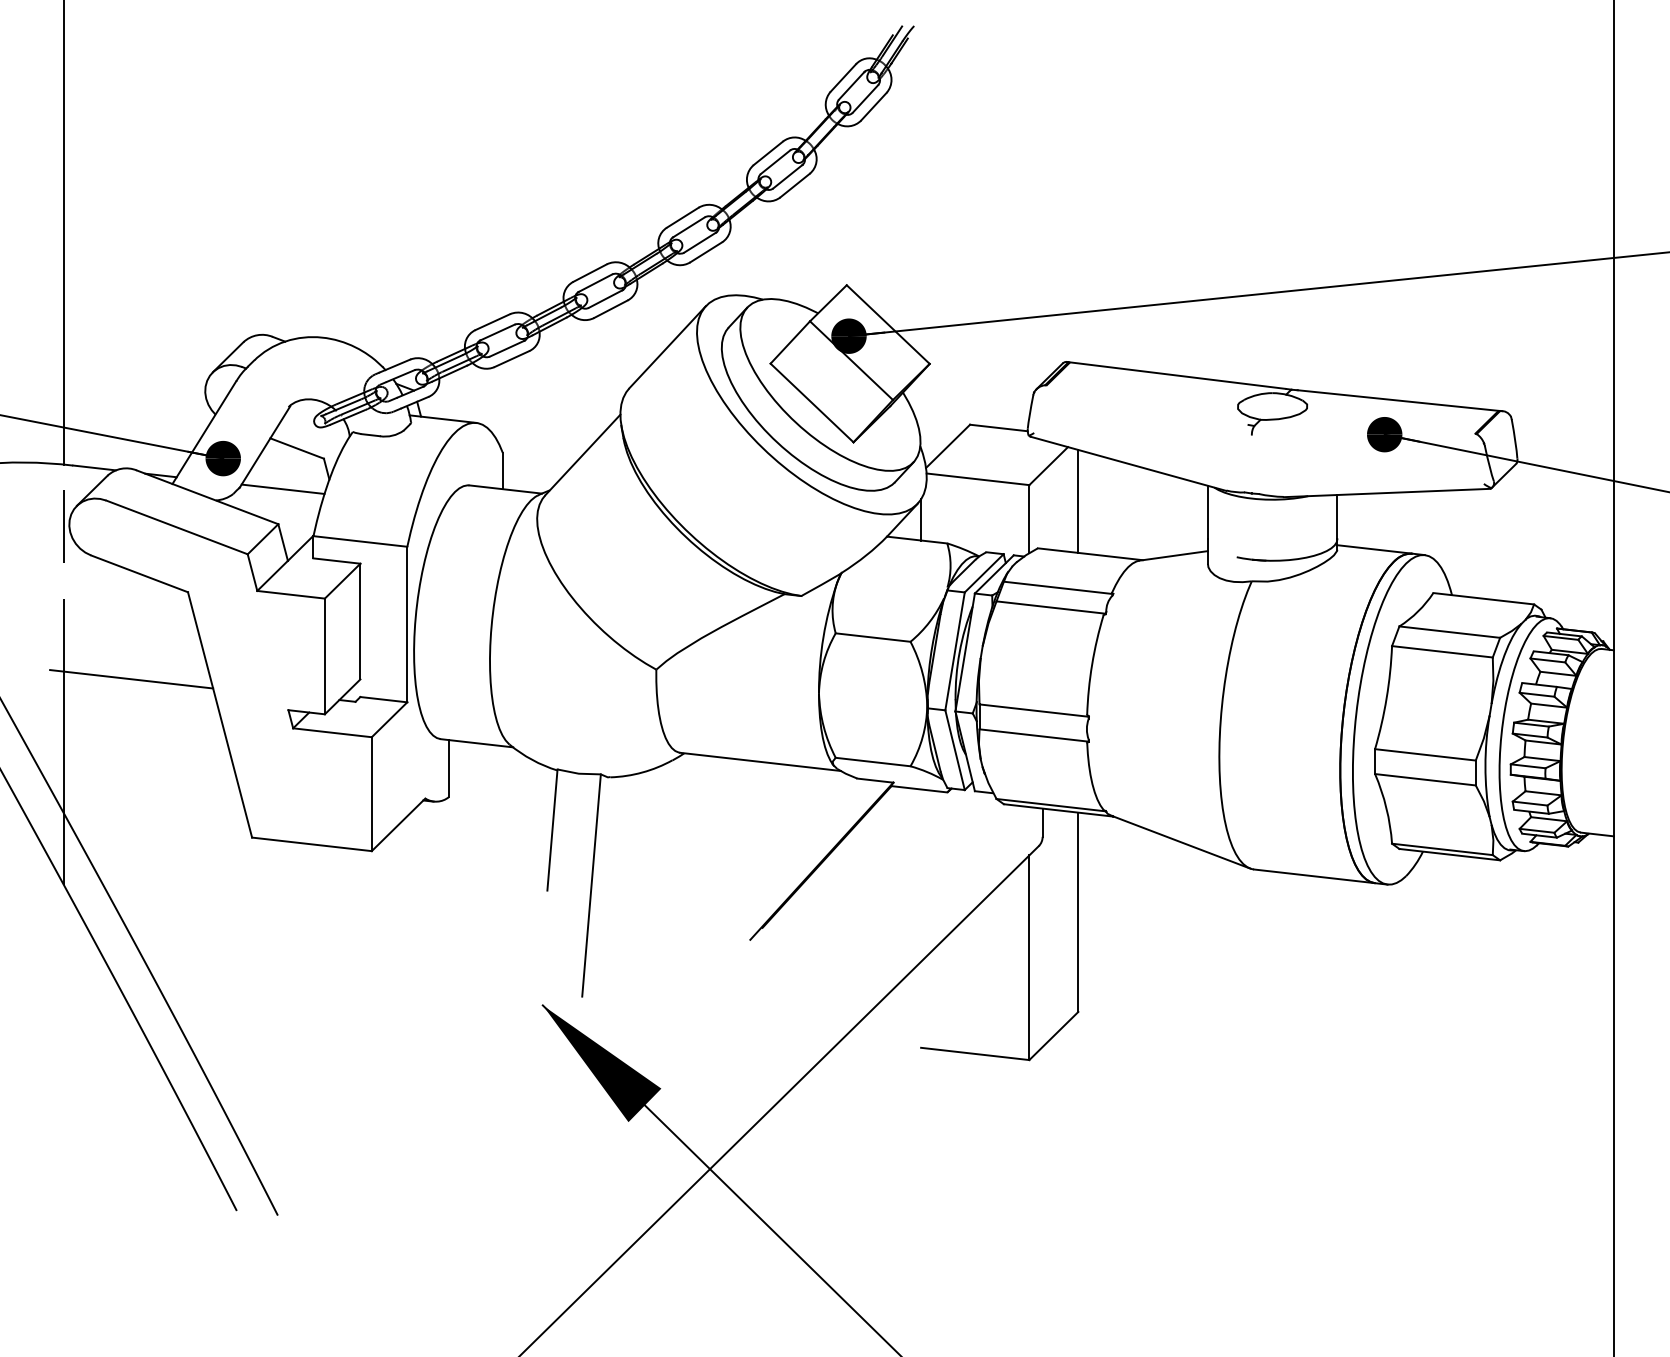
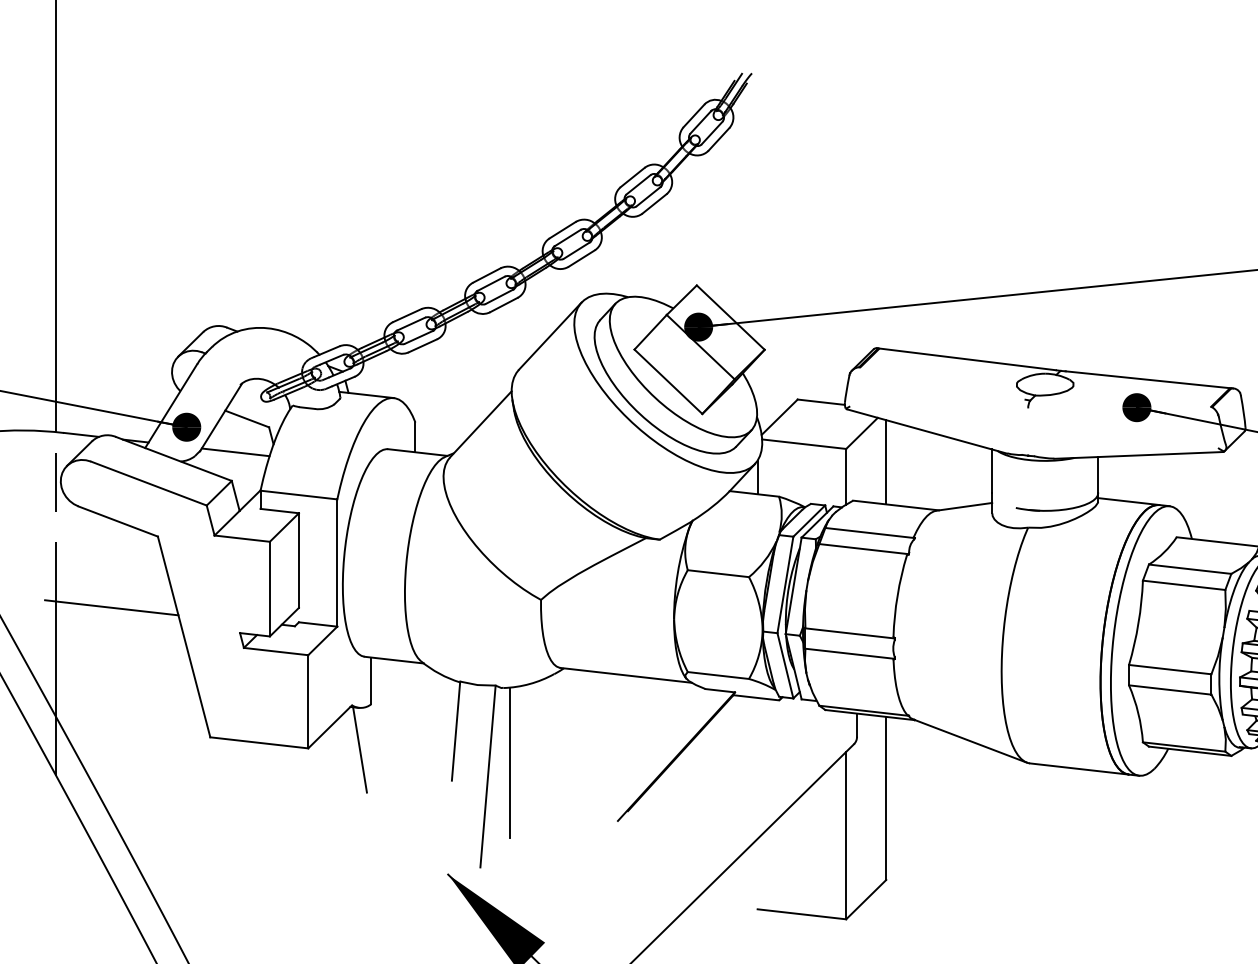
line: (434, 852) -> (359, 749), added
line: (618, 868) -> (510, 762), added

